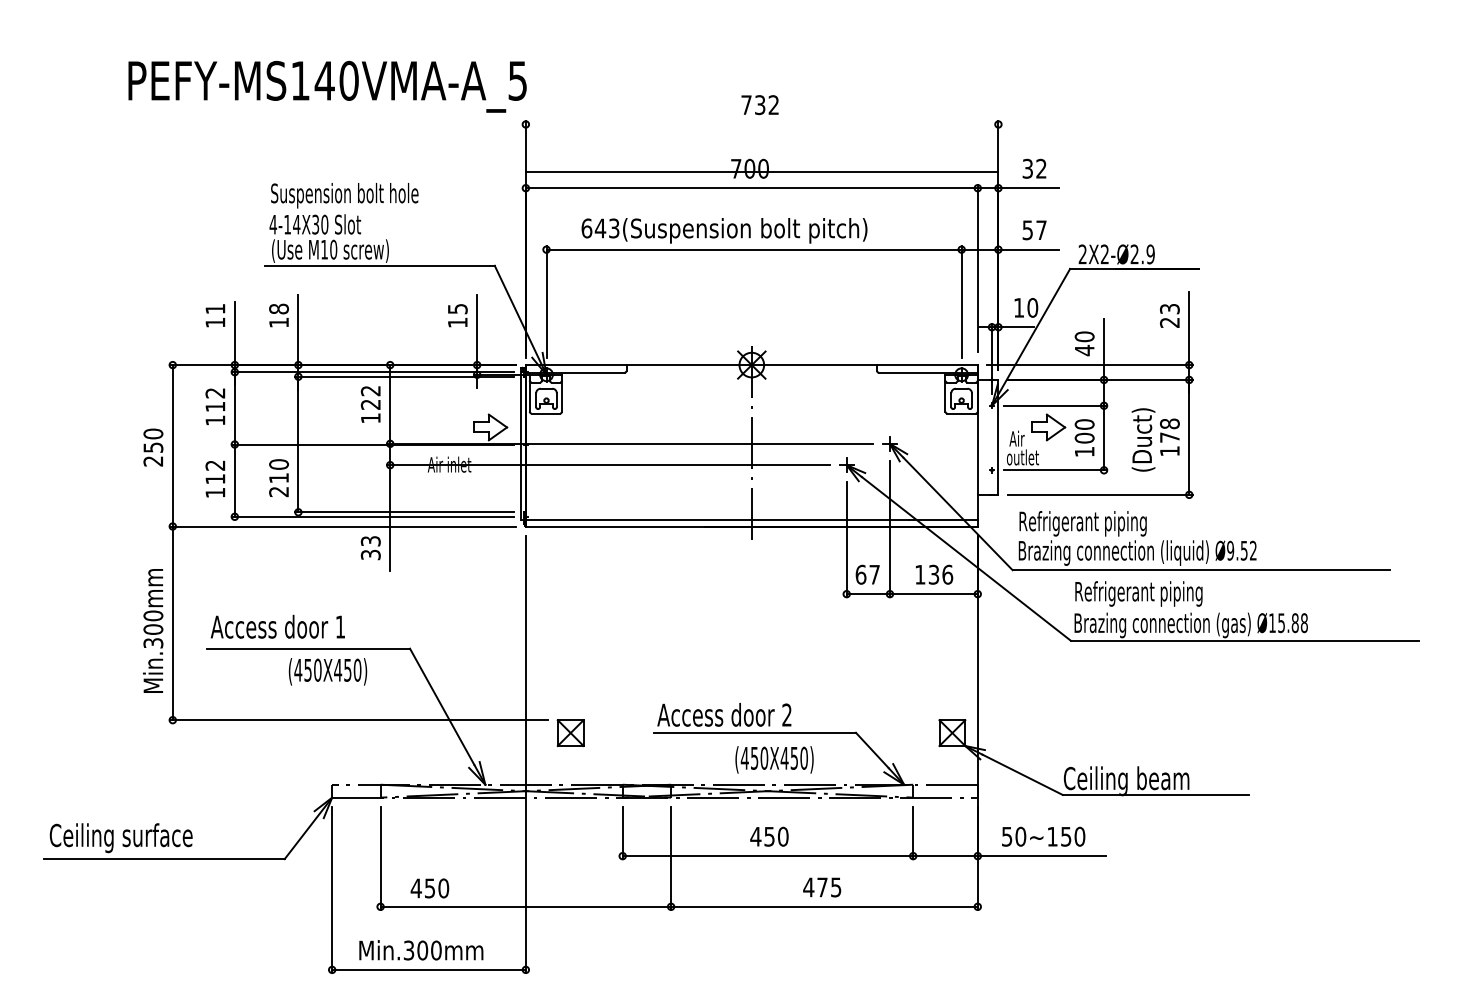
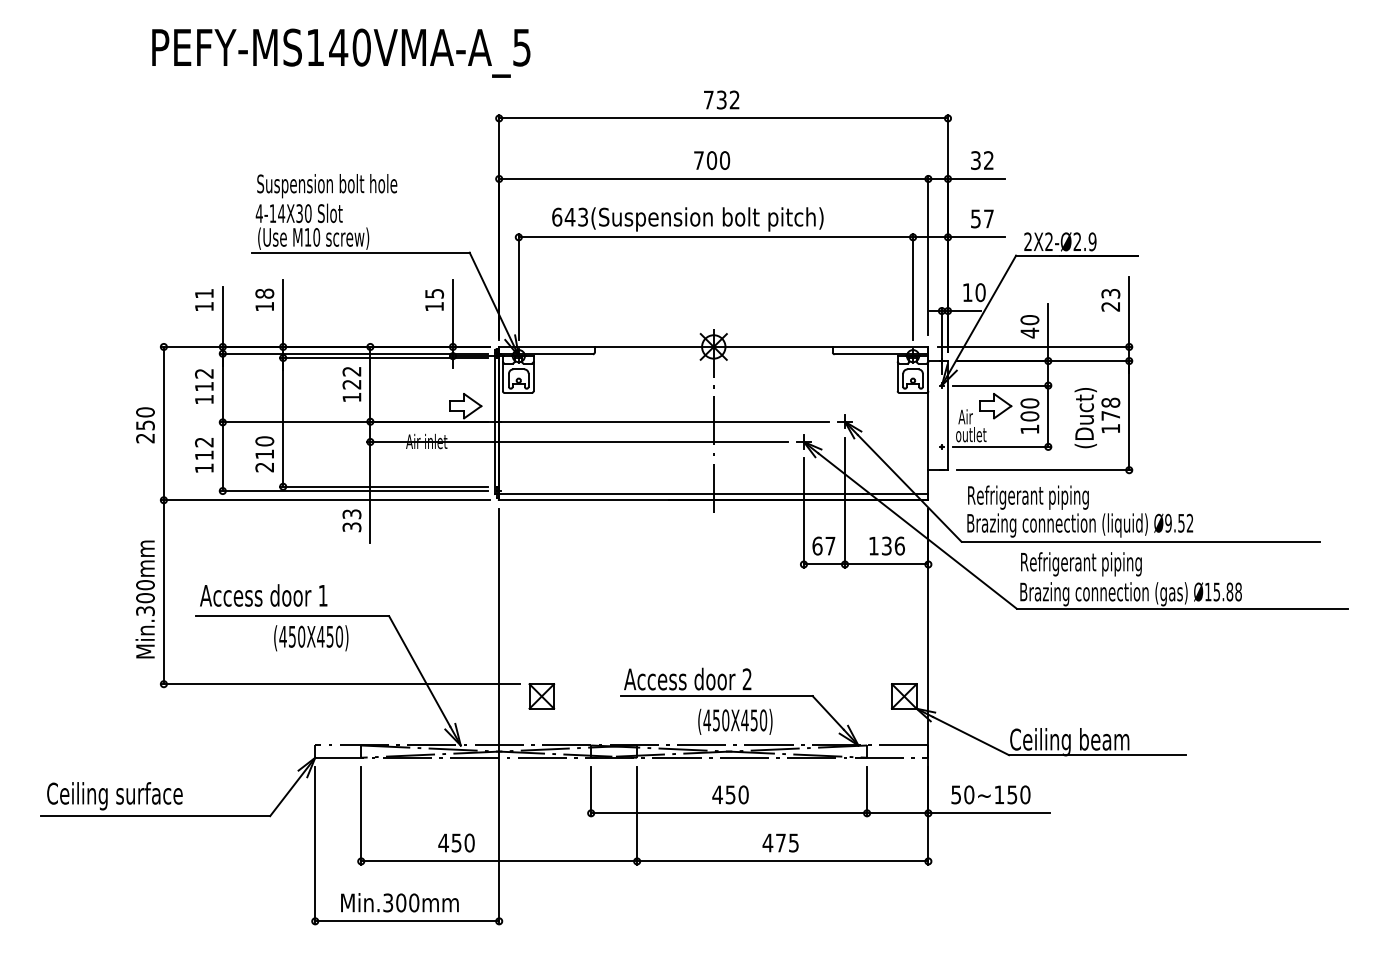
text: (327, 86) -> (341, 52), moved
line: (761, 172) -> (722, 118), moved
text: (429, 888) -> (456, 843), moved

